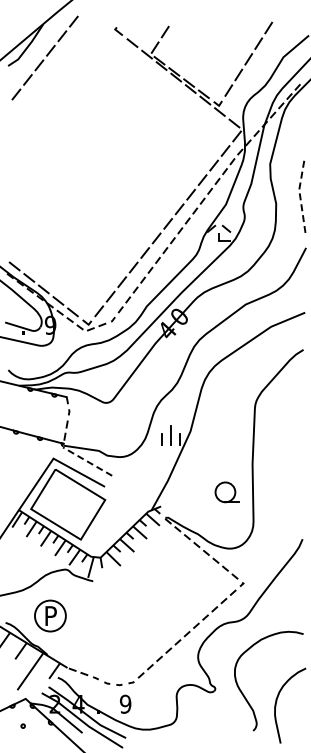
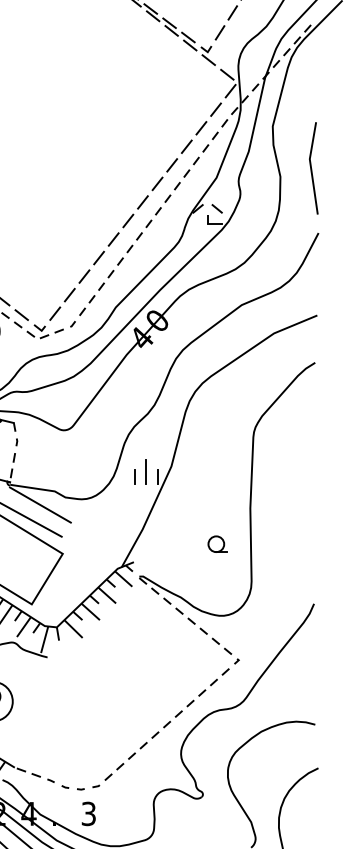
line: (300, 196) -> (311, 167), dashed -> solid
line: (87, 461) -> (40, 504), dashed -> solid
part: (226, 492) -> (217, 544), size x0.62
text: (125, 703) -> (88, 812), 9 -> 3

